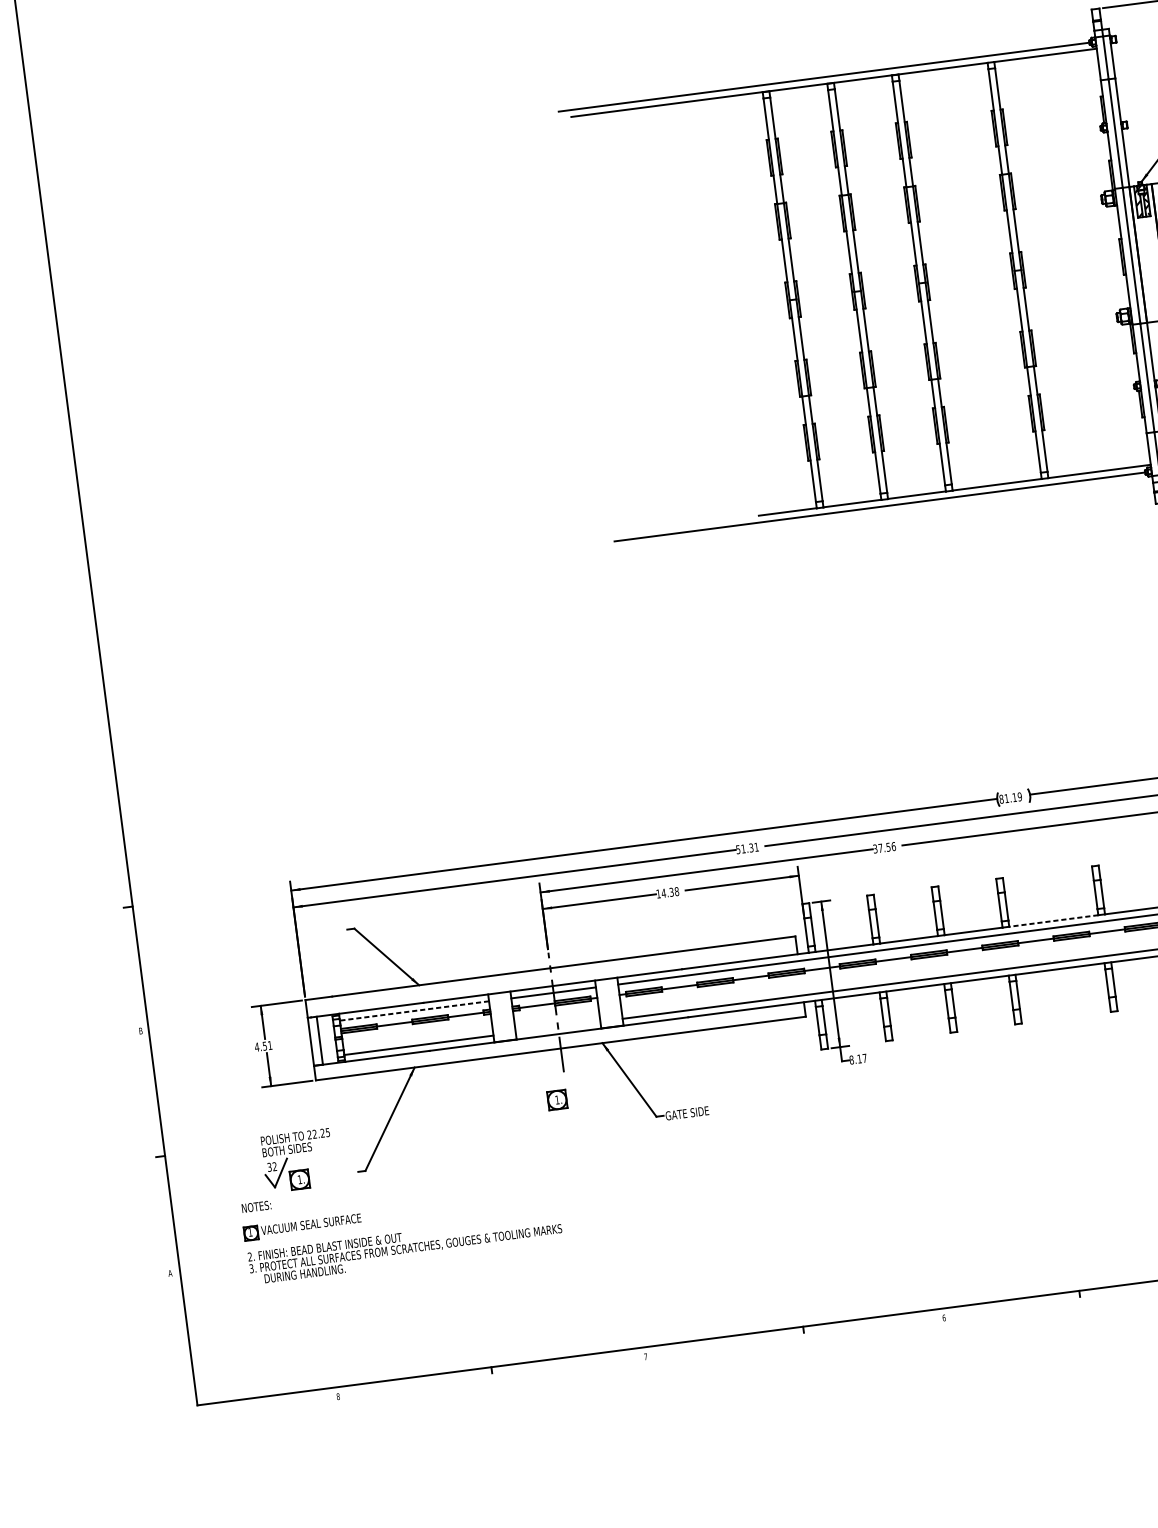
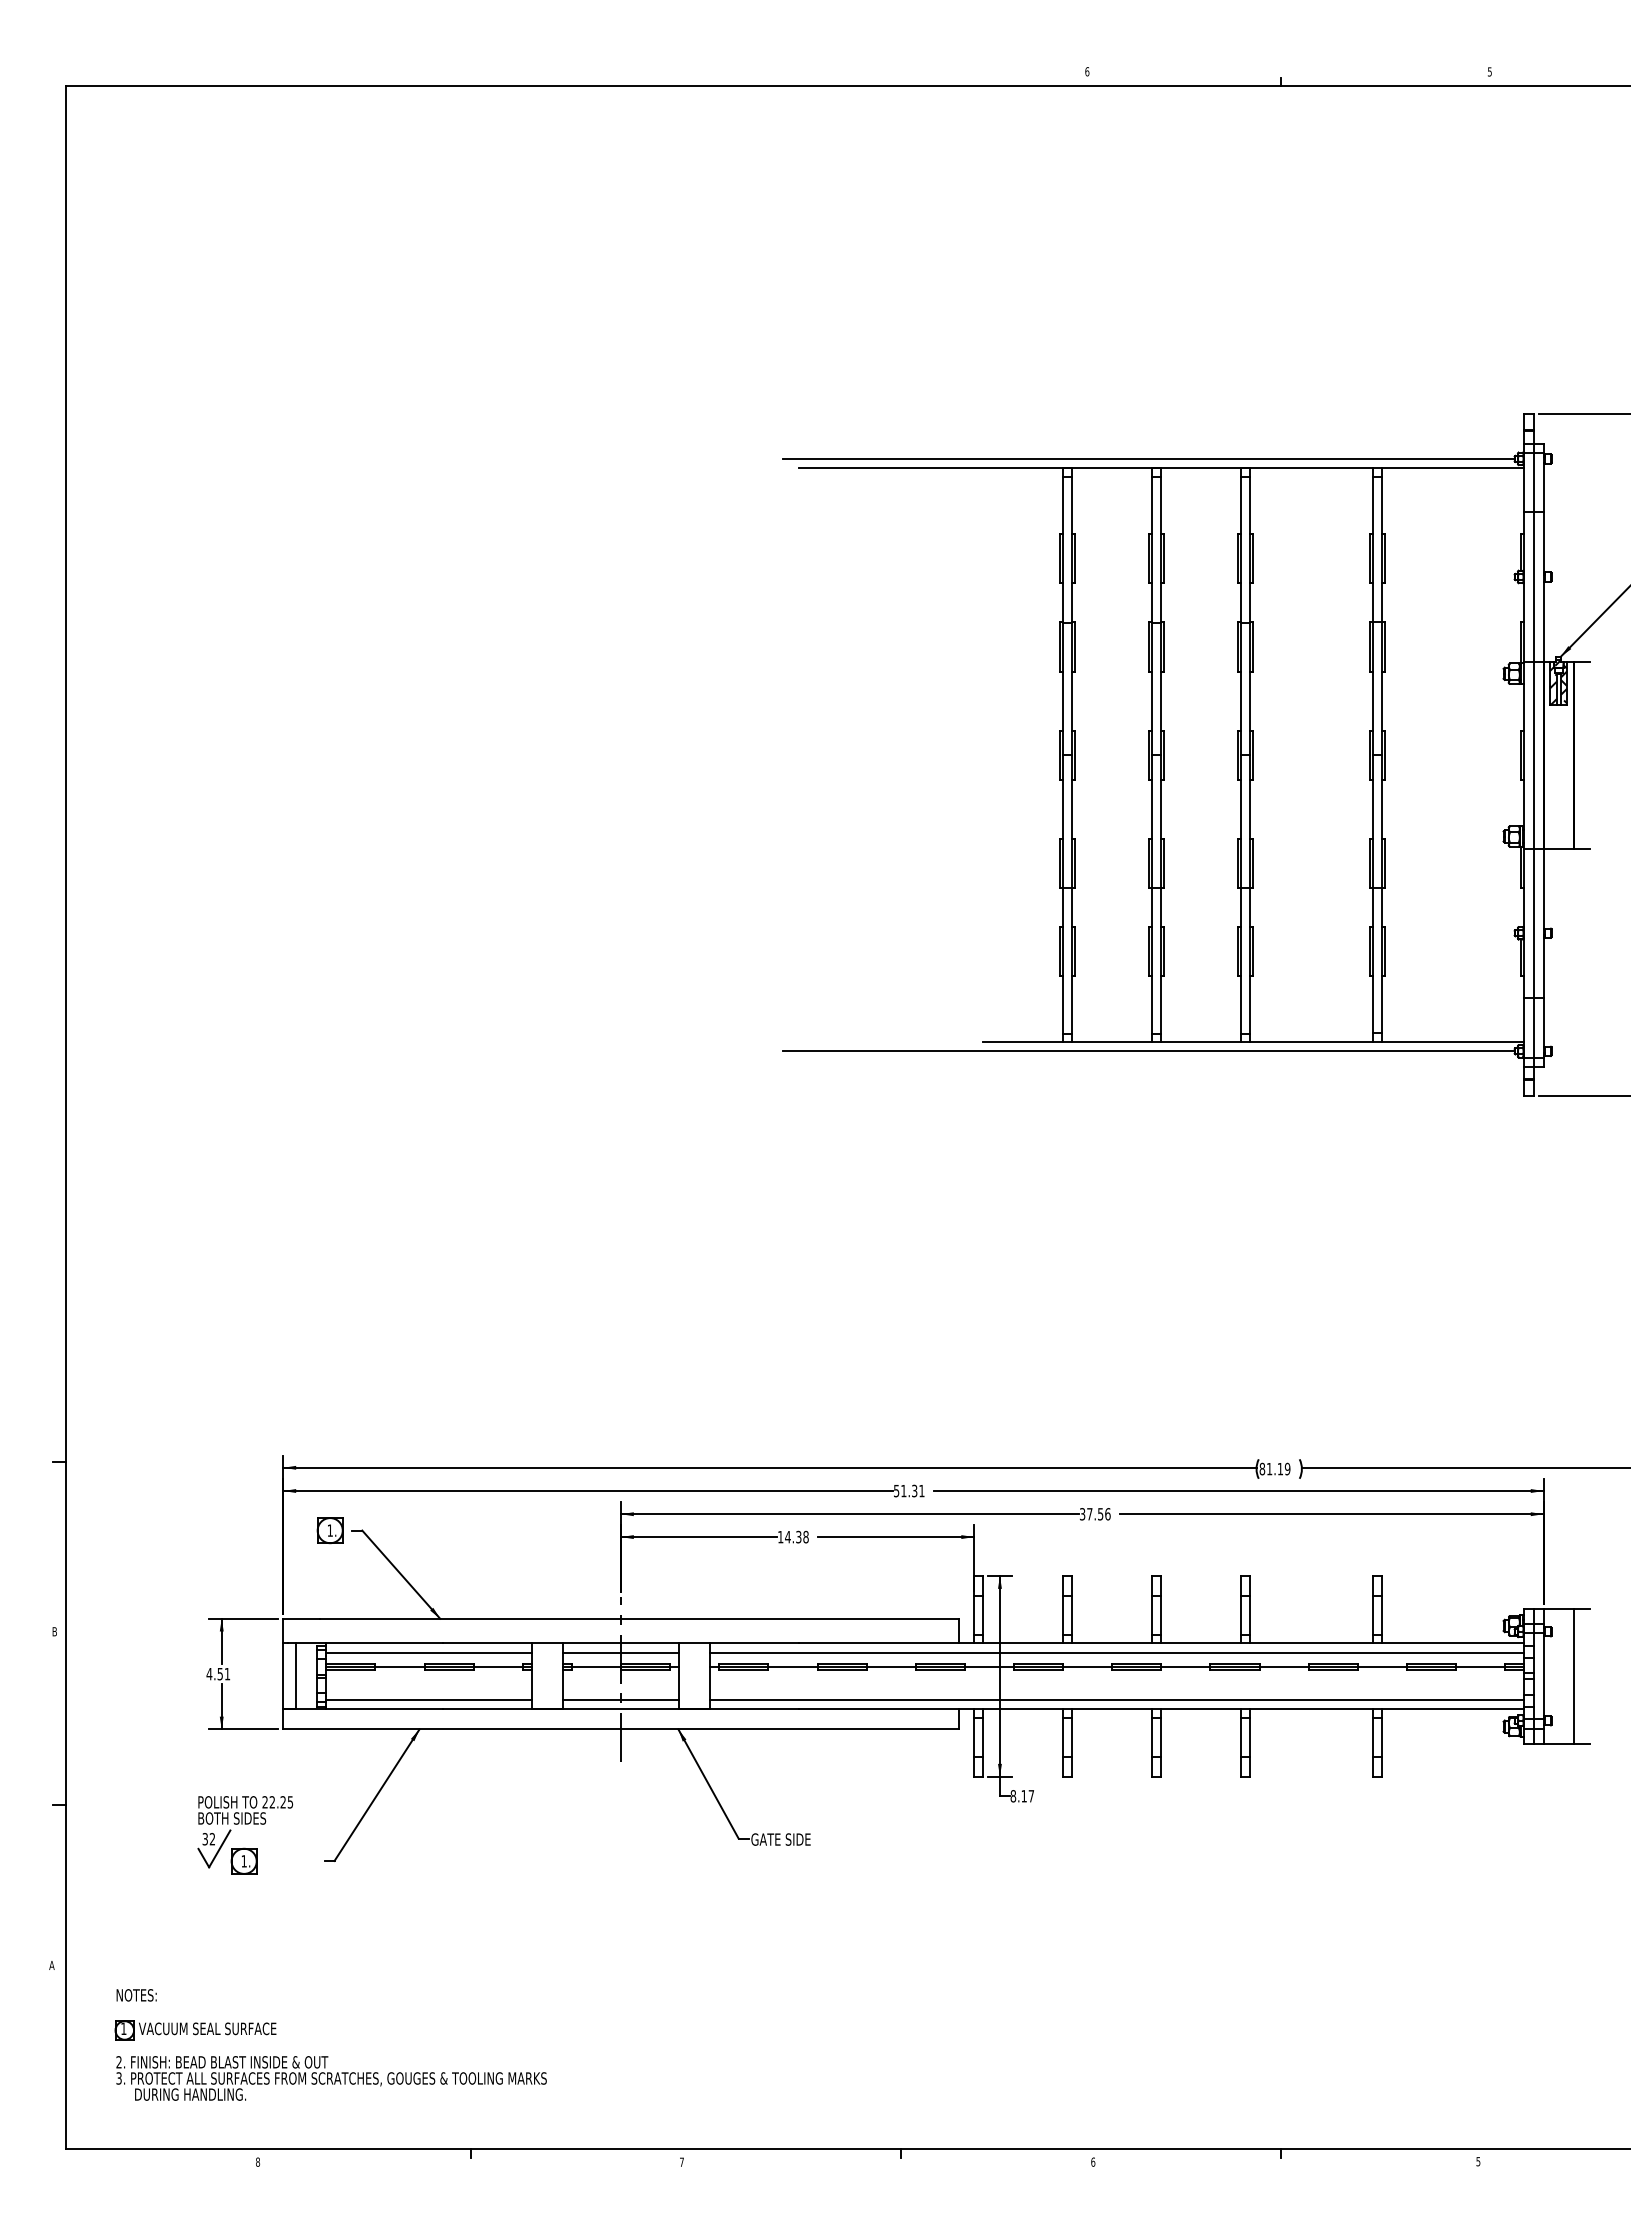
line: (1053, 921) -> (1311, 1643), dashed -> solid
line: (414, 1010) -> (429, 1652), dashed -> solid
line: (557, 1027) -> (620, 1700), added
part: (556, 1100) -> (329, 1530), moved
part: (401, 1233) -> (328, 2056), moved

